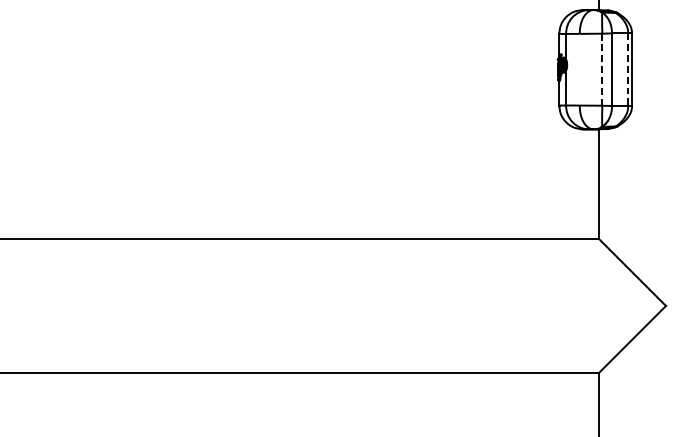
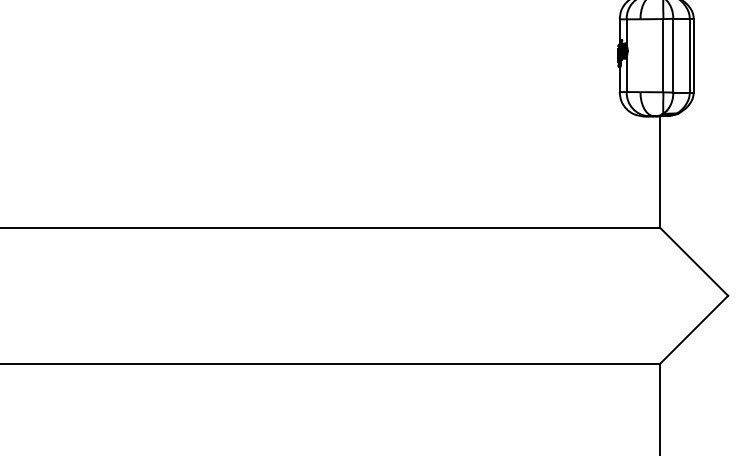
line: (602, 69) -> (663, 55), dashed -> solid
line: (627, 69) -> (689, 55), dashed -> solid

